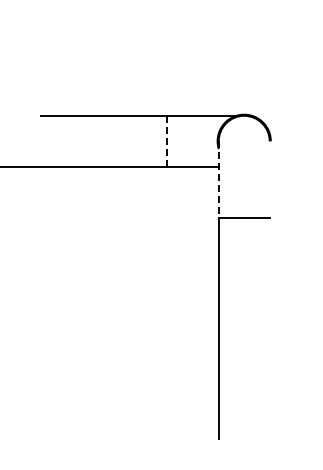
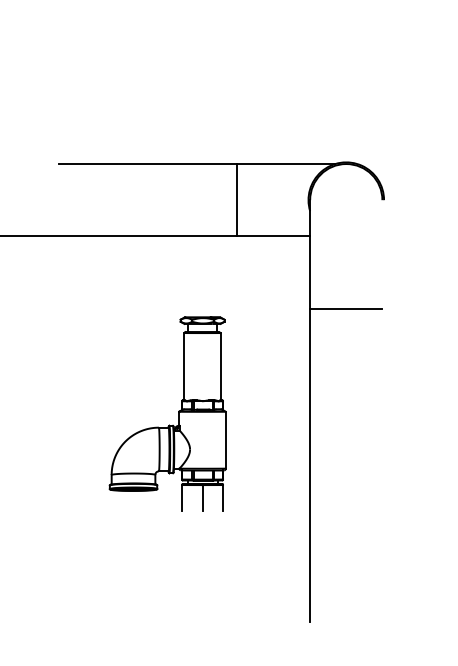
line: (167, 141) -> (237, 200), dashed -> solid
line: (218, 179) -> (309, 254), dashed -> solid
part: (125, 291) -> (177, 413), added

